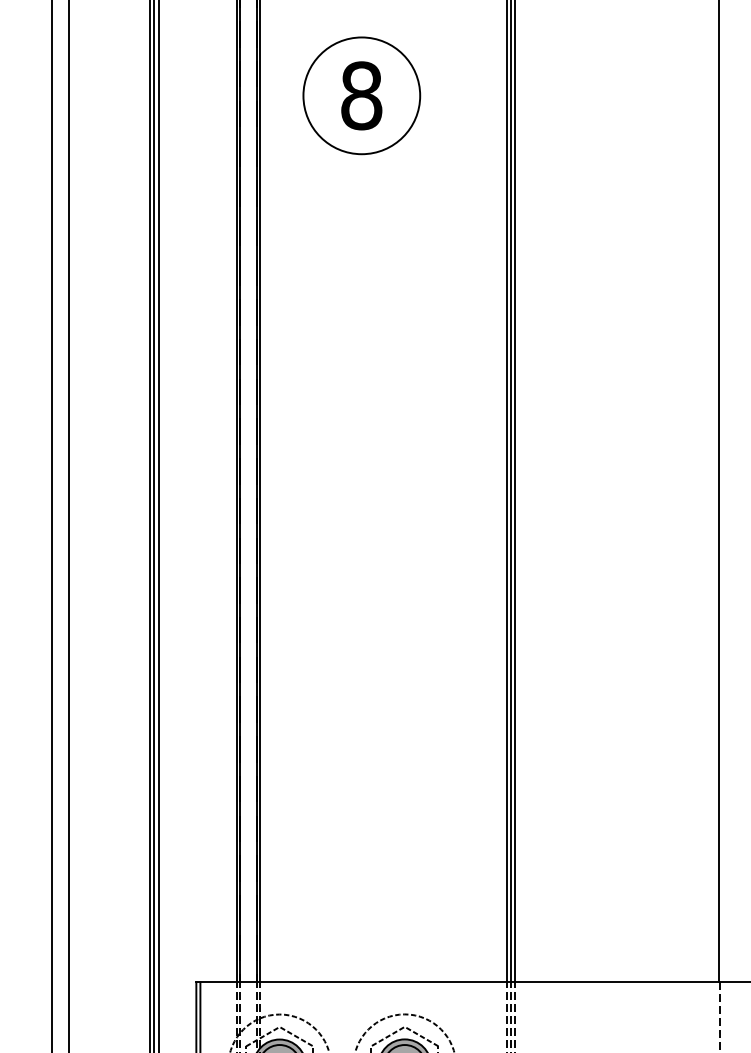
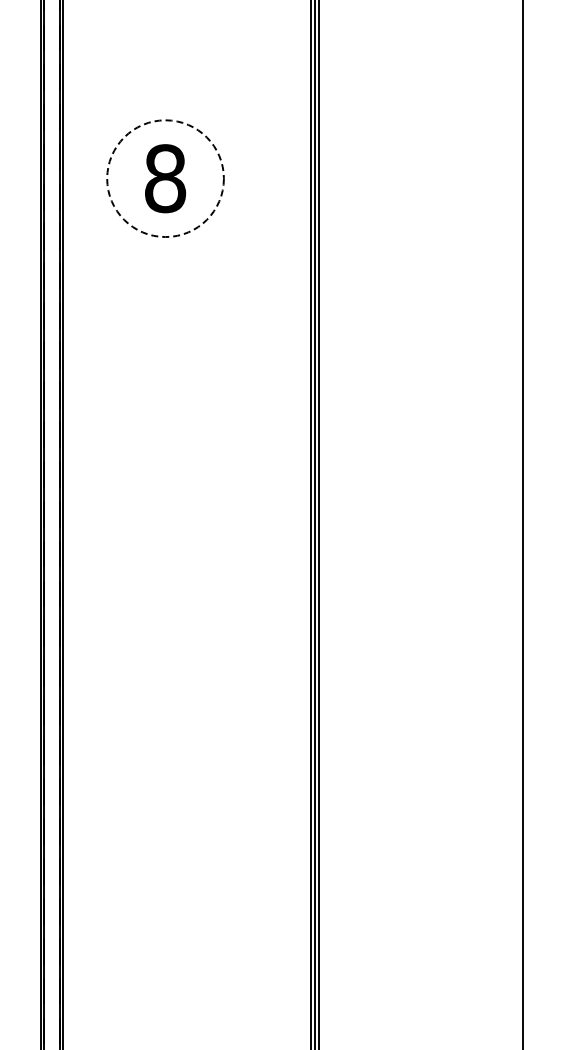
circle: (361, 95) -> (165, 178), solid -> dashed

